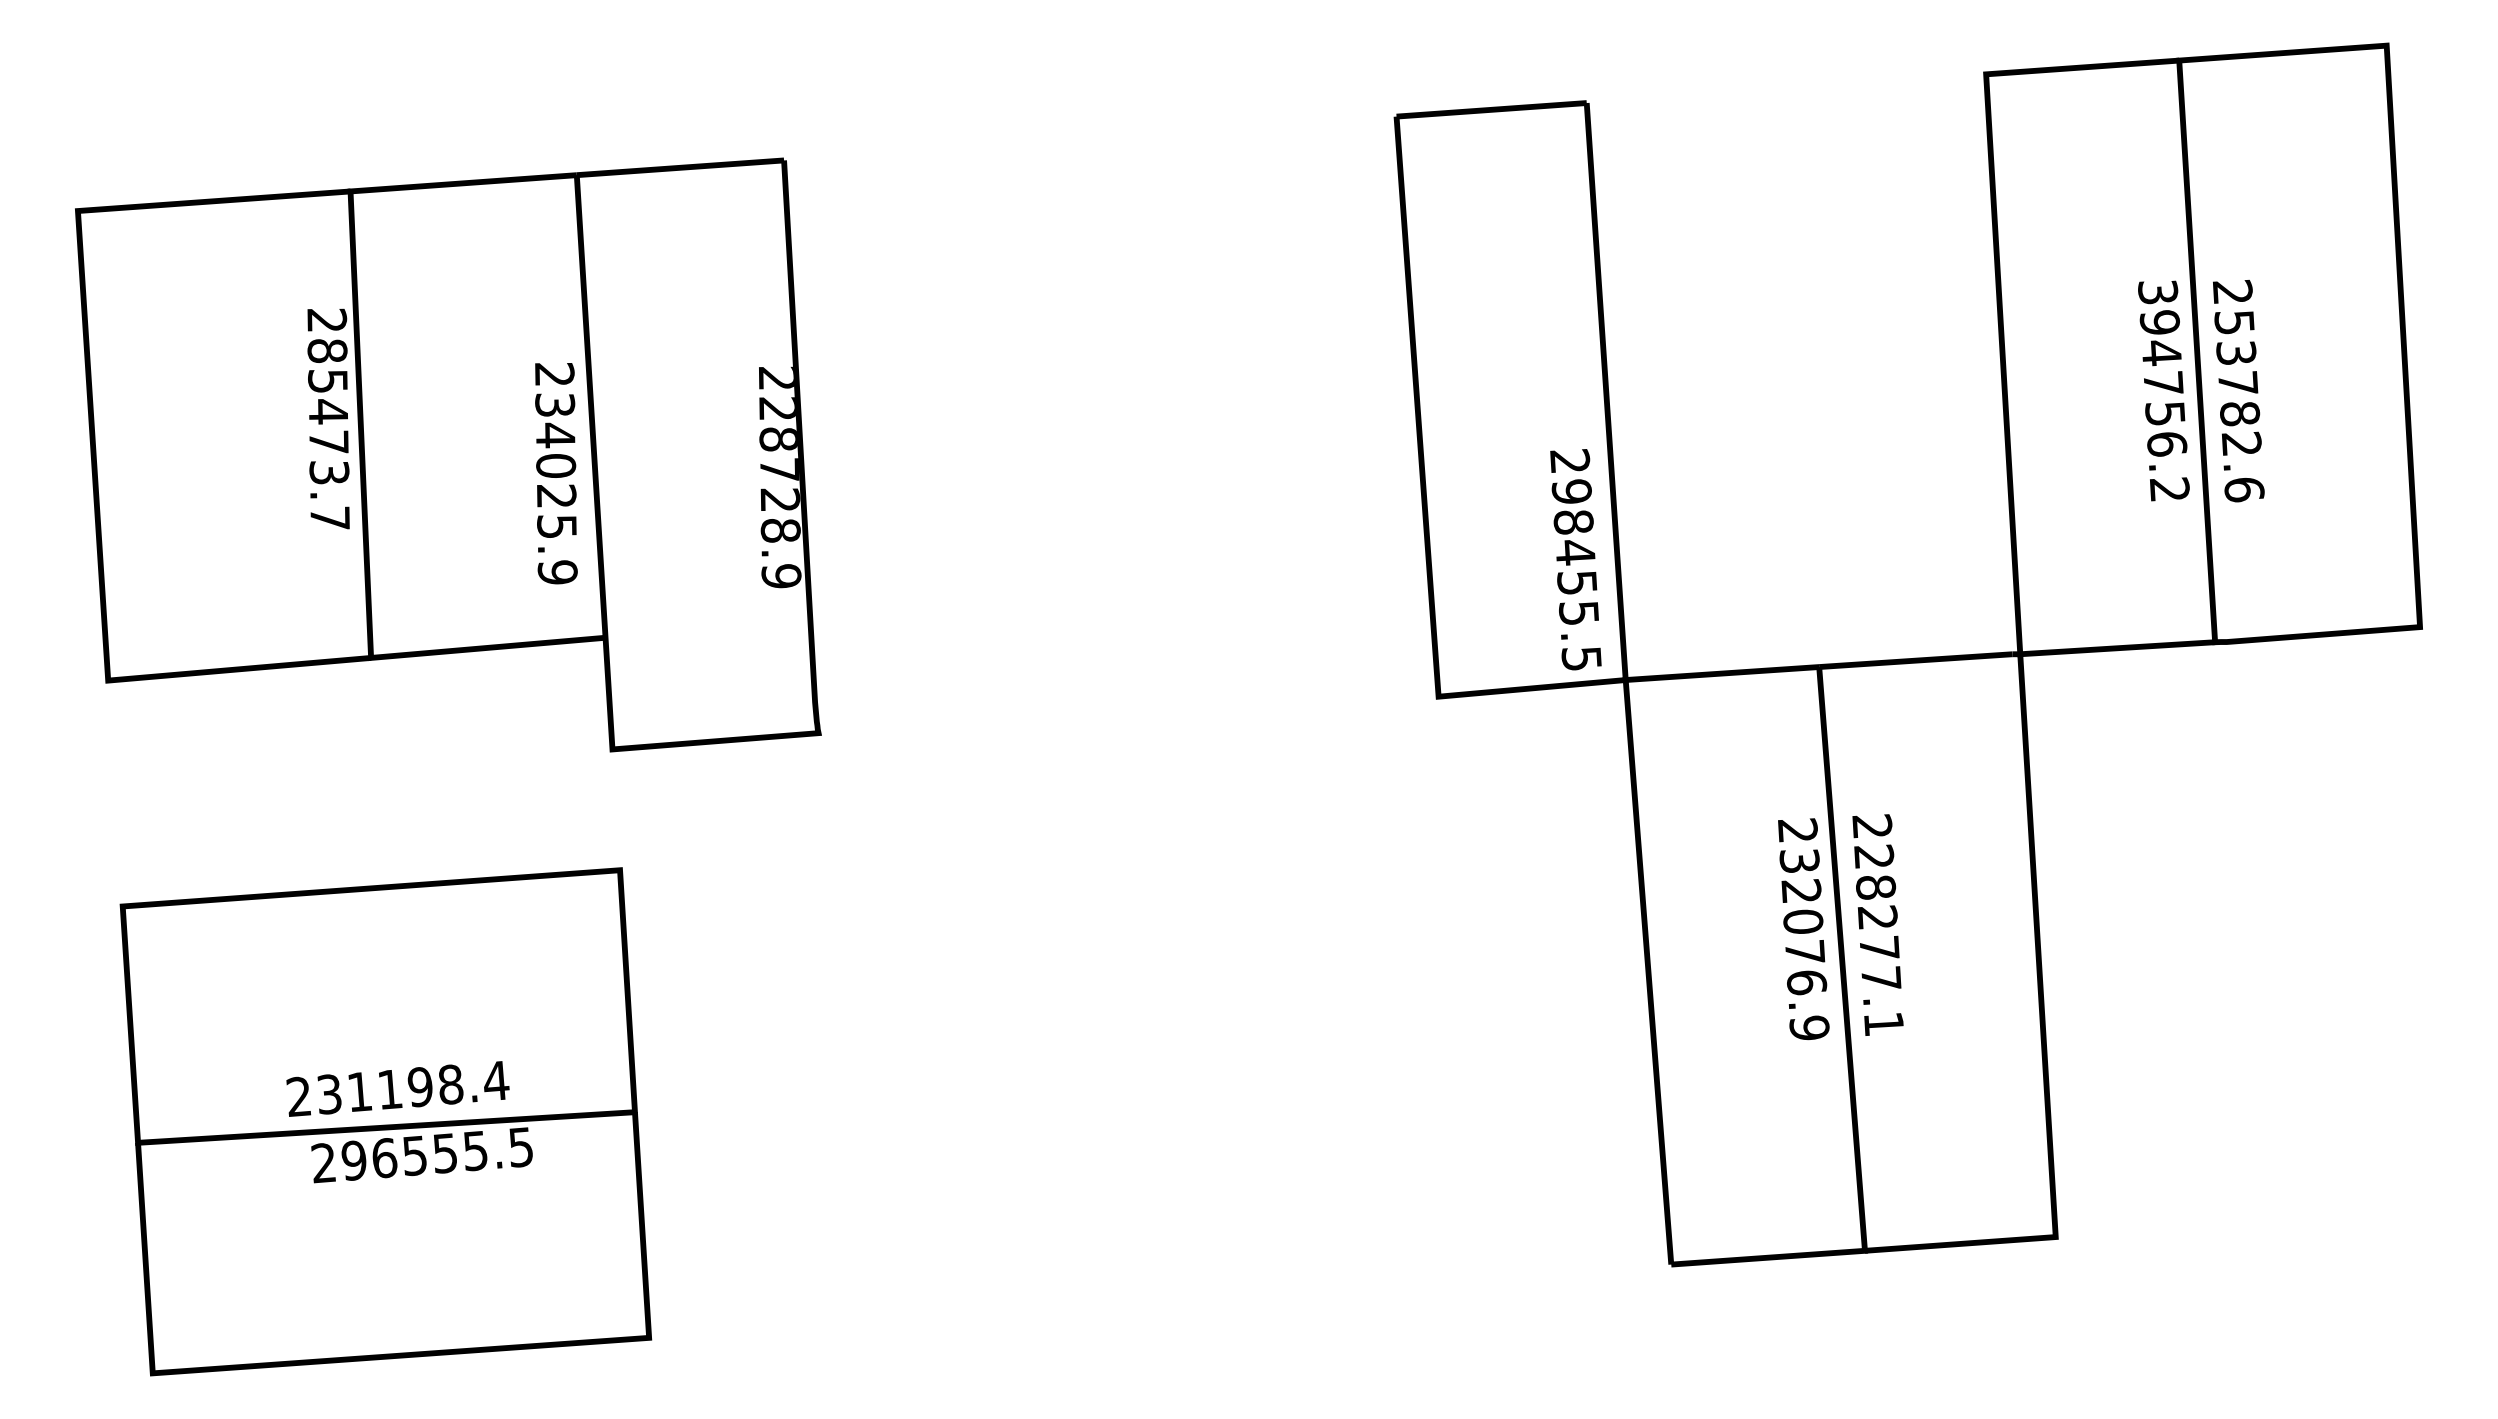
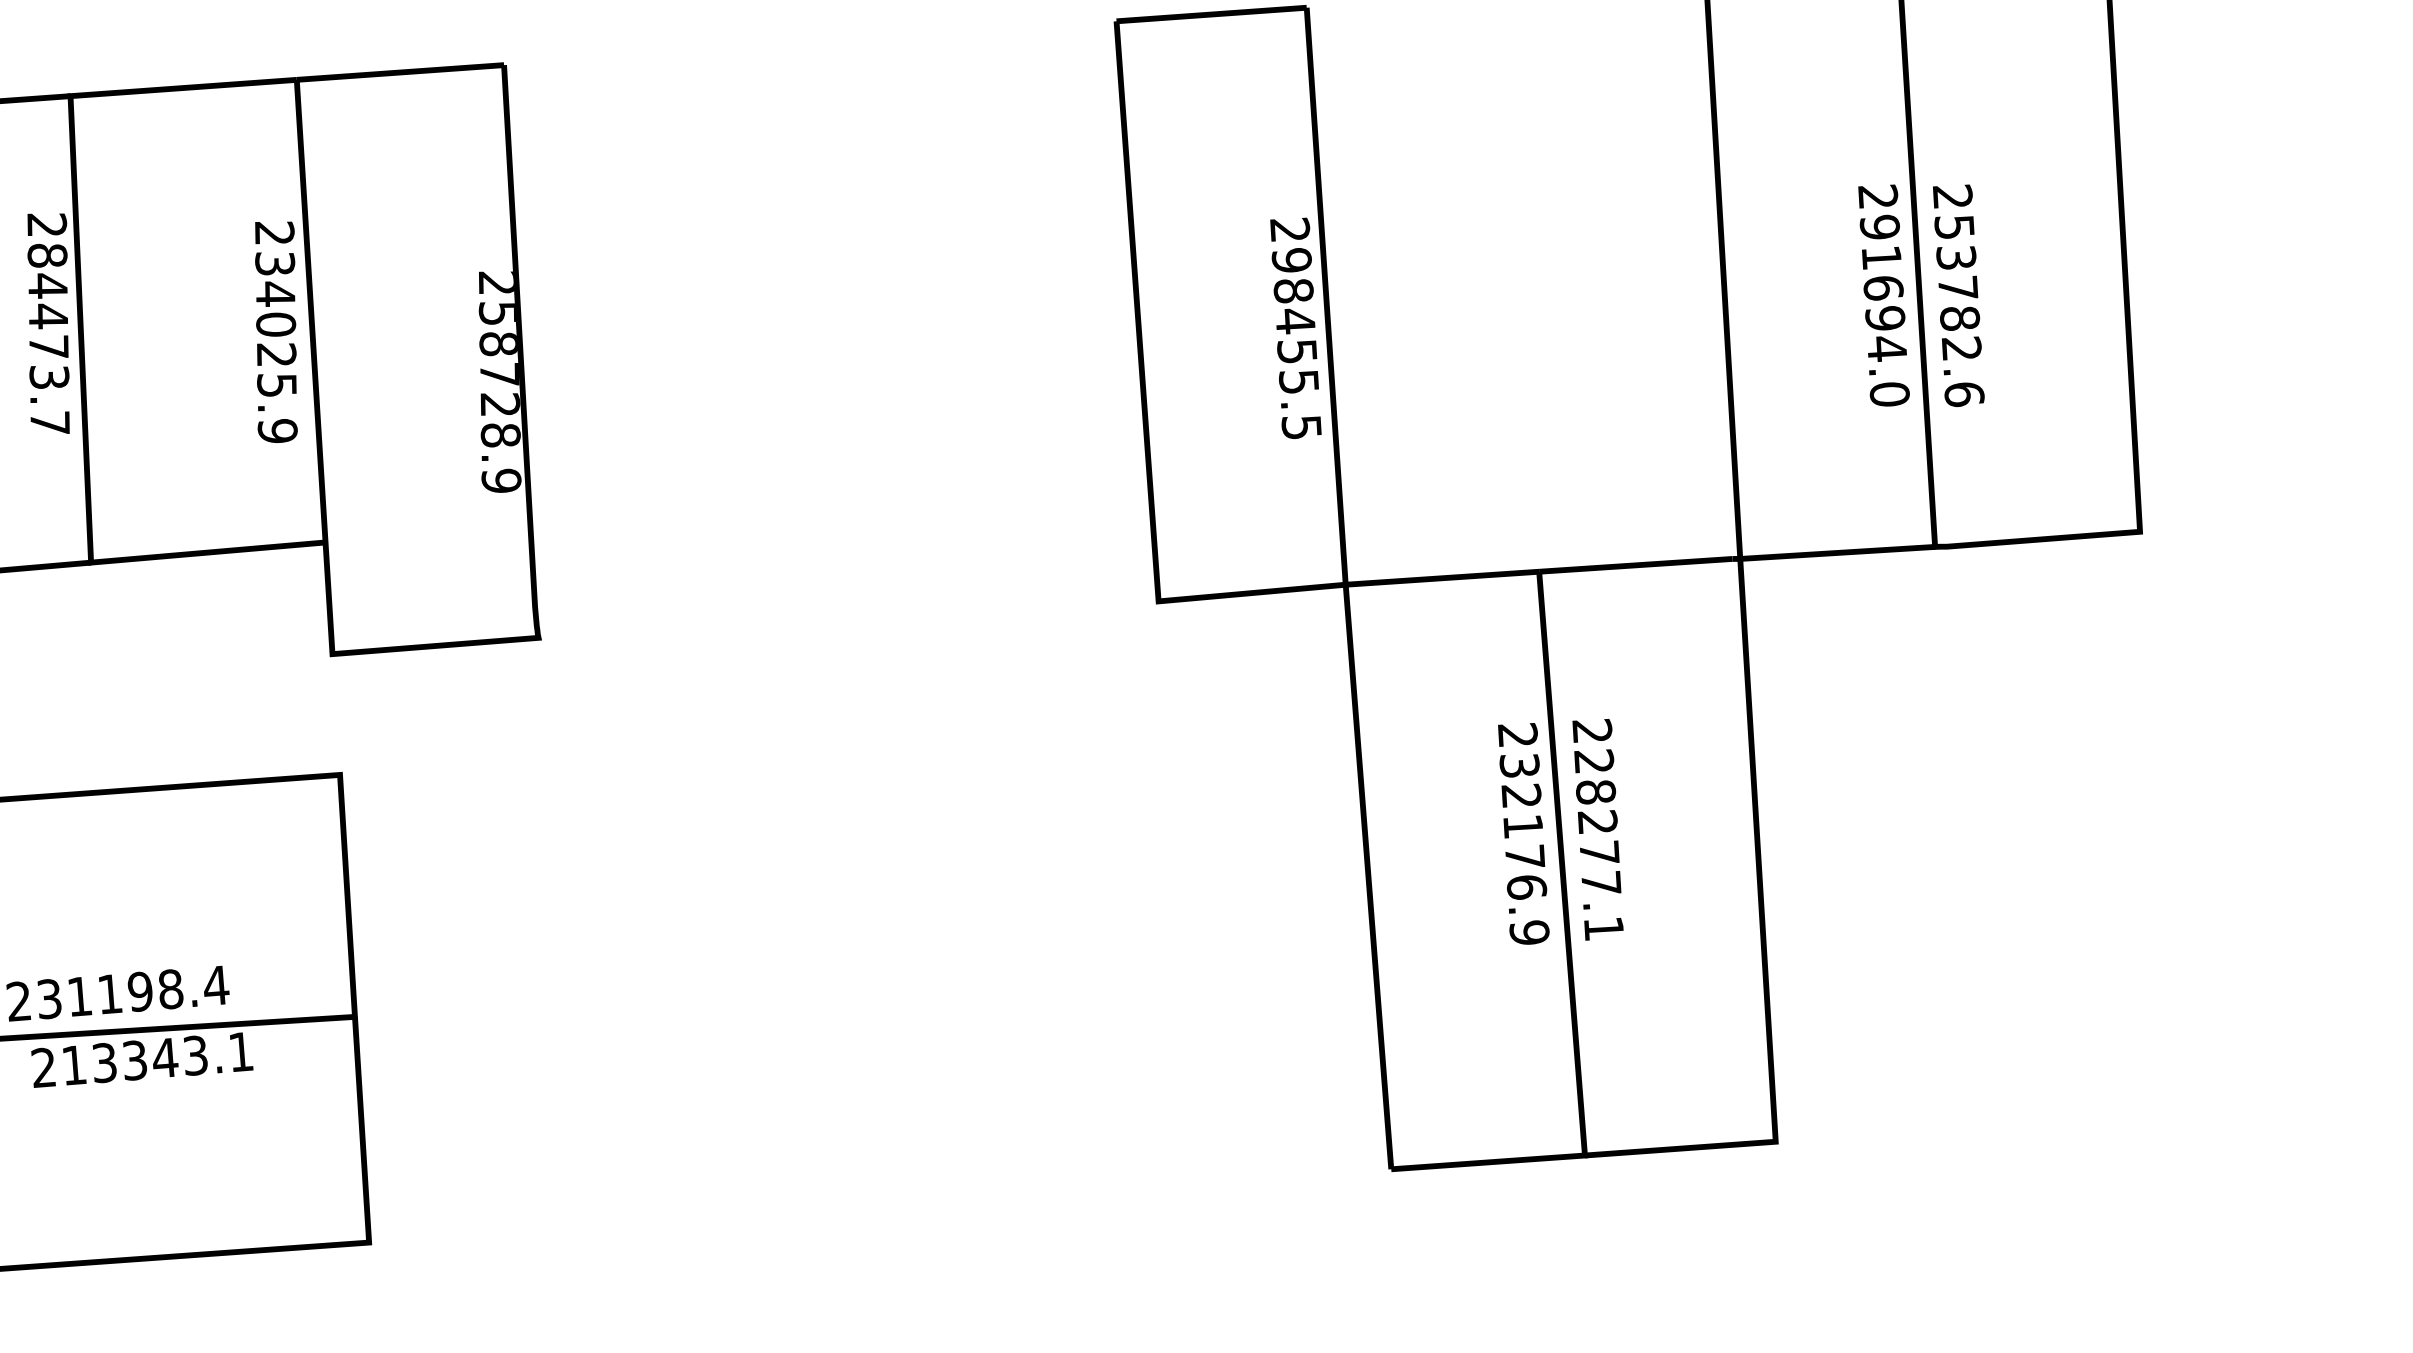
text: (327, 381) -> (47, 286), 285473.7 -> 284473.7
text: (2163, 390) -> (1883, 295), 394756.2 -> 291694.0
text: (776, 408) -> (496, 313), 228728.9 -> 258728.9
text: (556, 473) -> (276, 332), moved
text: (1575, 559) -> (1295, 328), moved
text: (1803, 921) -> (1523, 826), 232076.9 -> 232176.9
text: (437, 1153) -> (157, 1058), 296555.5 -> 213343.1

